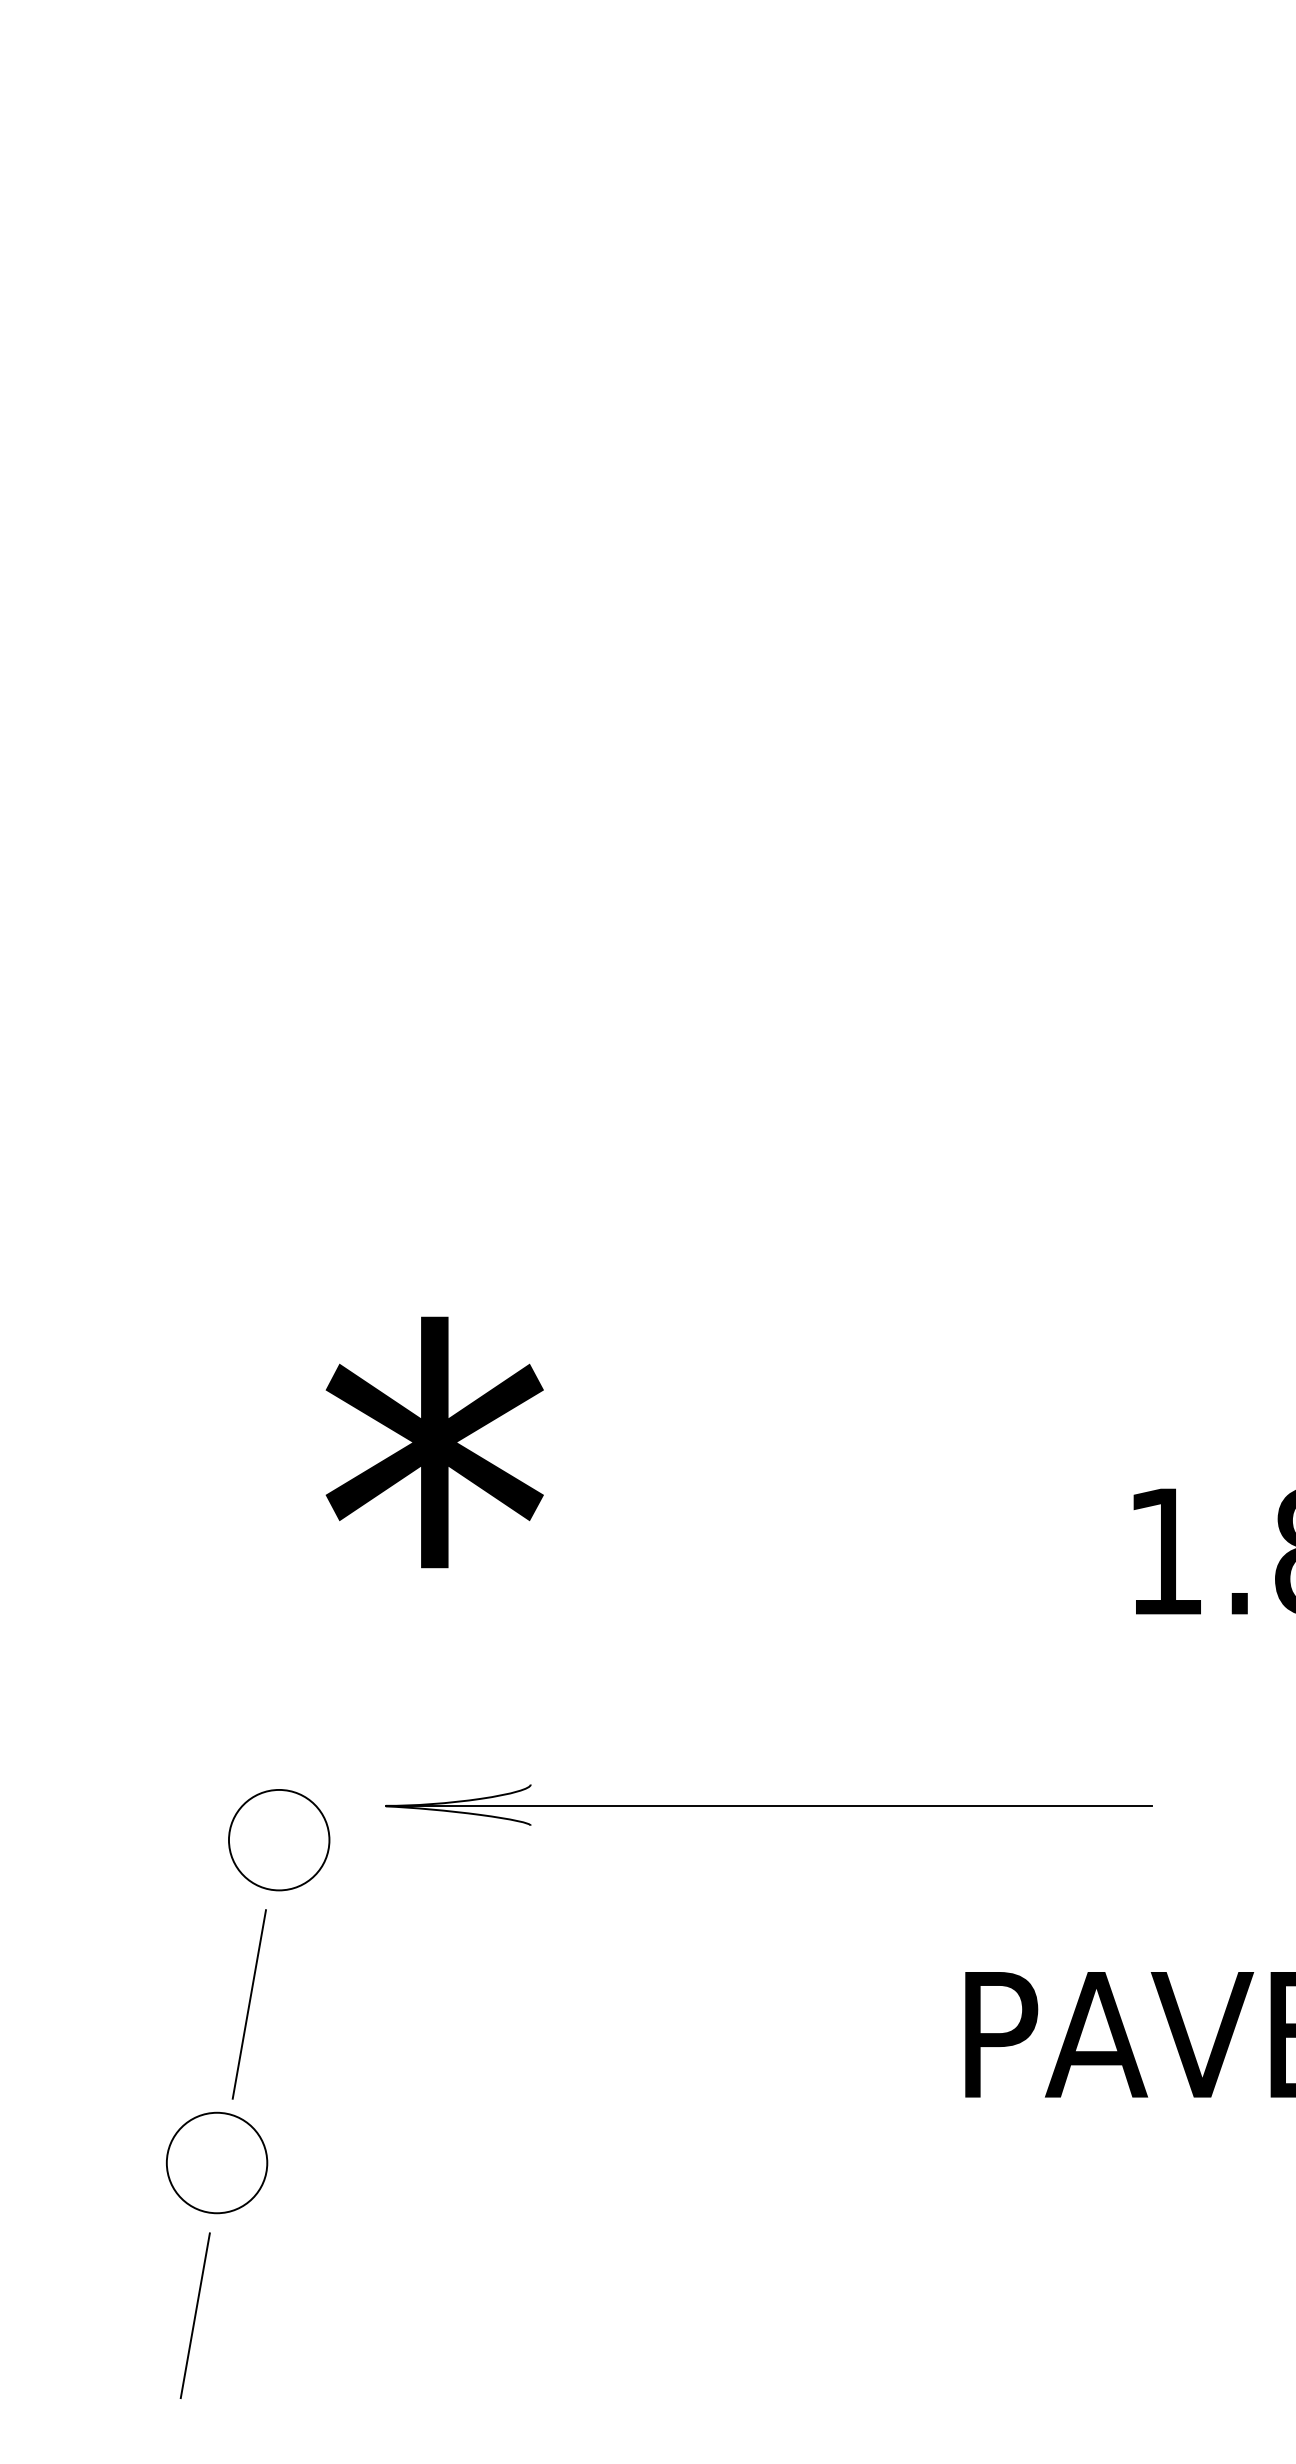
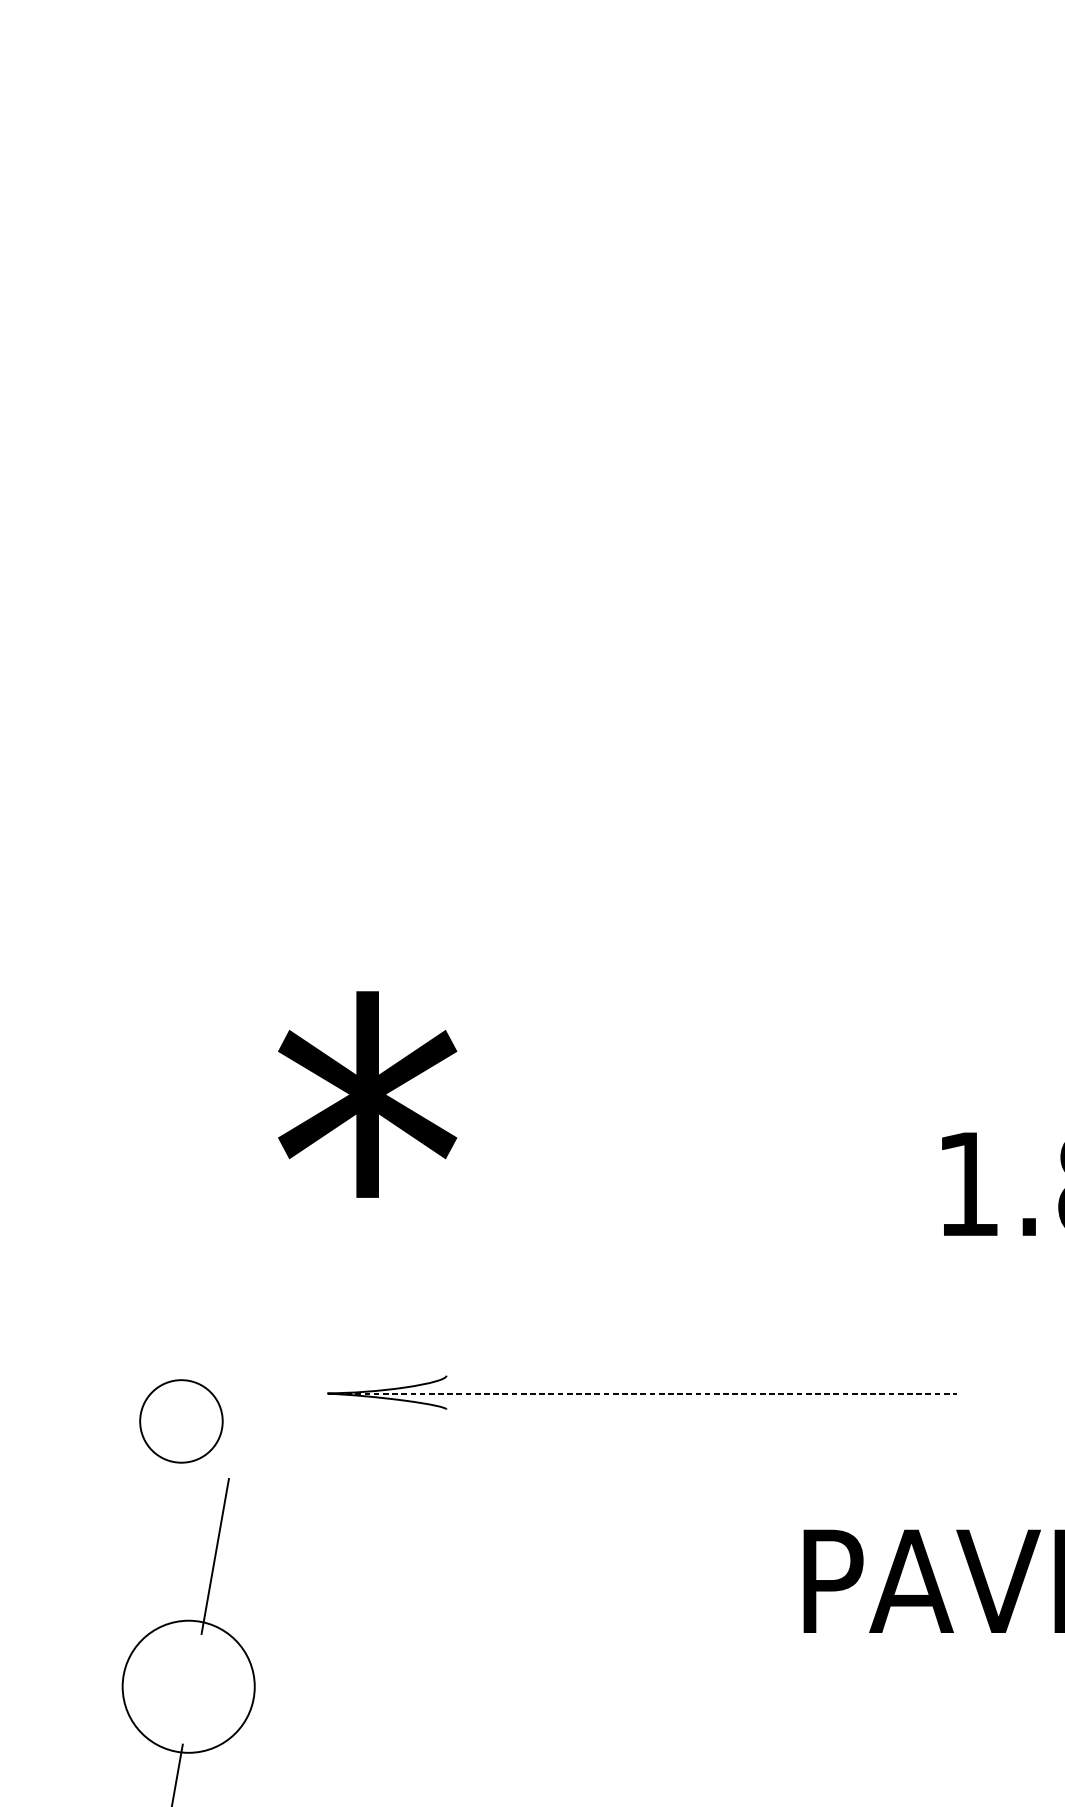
line: (769, 1806) -> (642, 1393), solid -> dashed
circle: (279, 1840) -> (181, 1421), moved
circle: (216, 2162) -> (188, 1686), size x1.6

